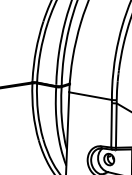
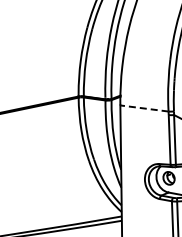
line: (89, 96) -> (143, 108), solid -> dashed

